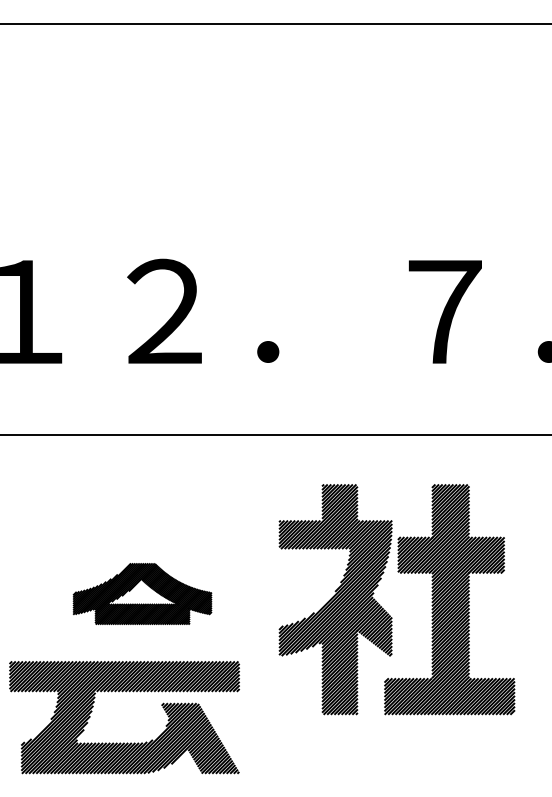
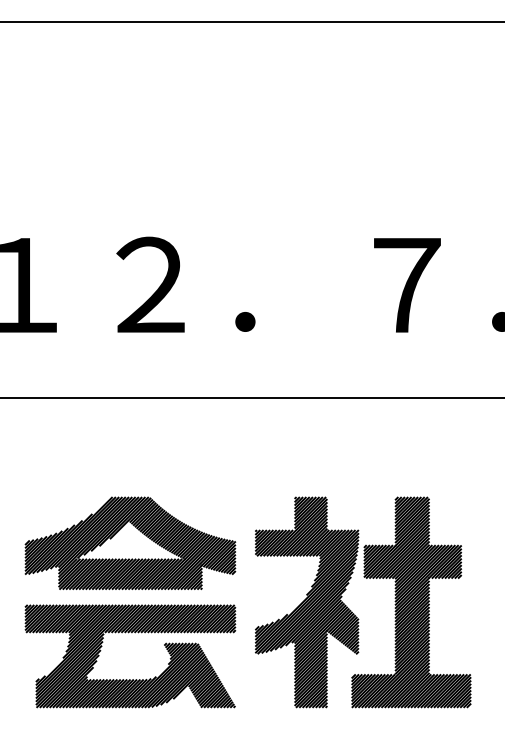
part: (142, 593) -> (130, 542), size x1.67
part: (385, 610) -> (352, 612), moved
part: (124, 742) -> (130, 679), moved

